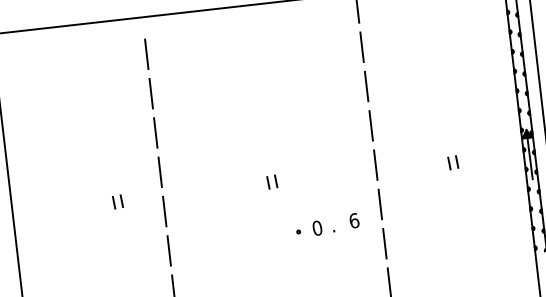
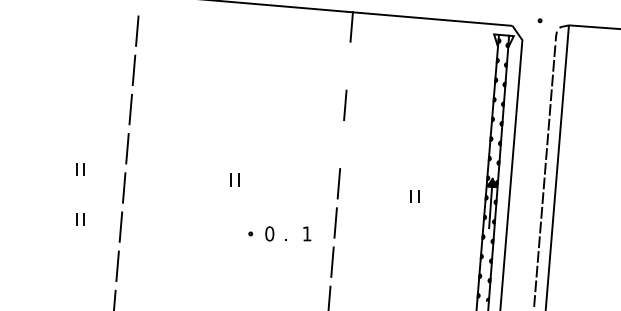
line: (361, 46) -> (348, 65), removed
line: (370, 125) -> (341, 144), removed
text: (353, 220) -> (306, 233), 6 -> 1
part: (127, 251) -> (80, 219), added

